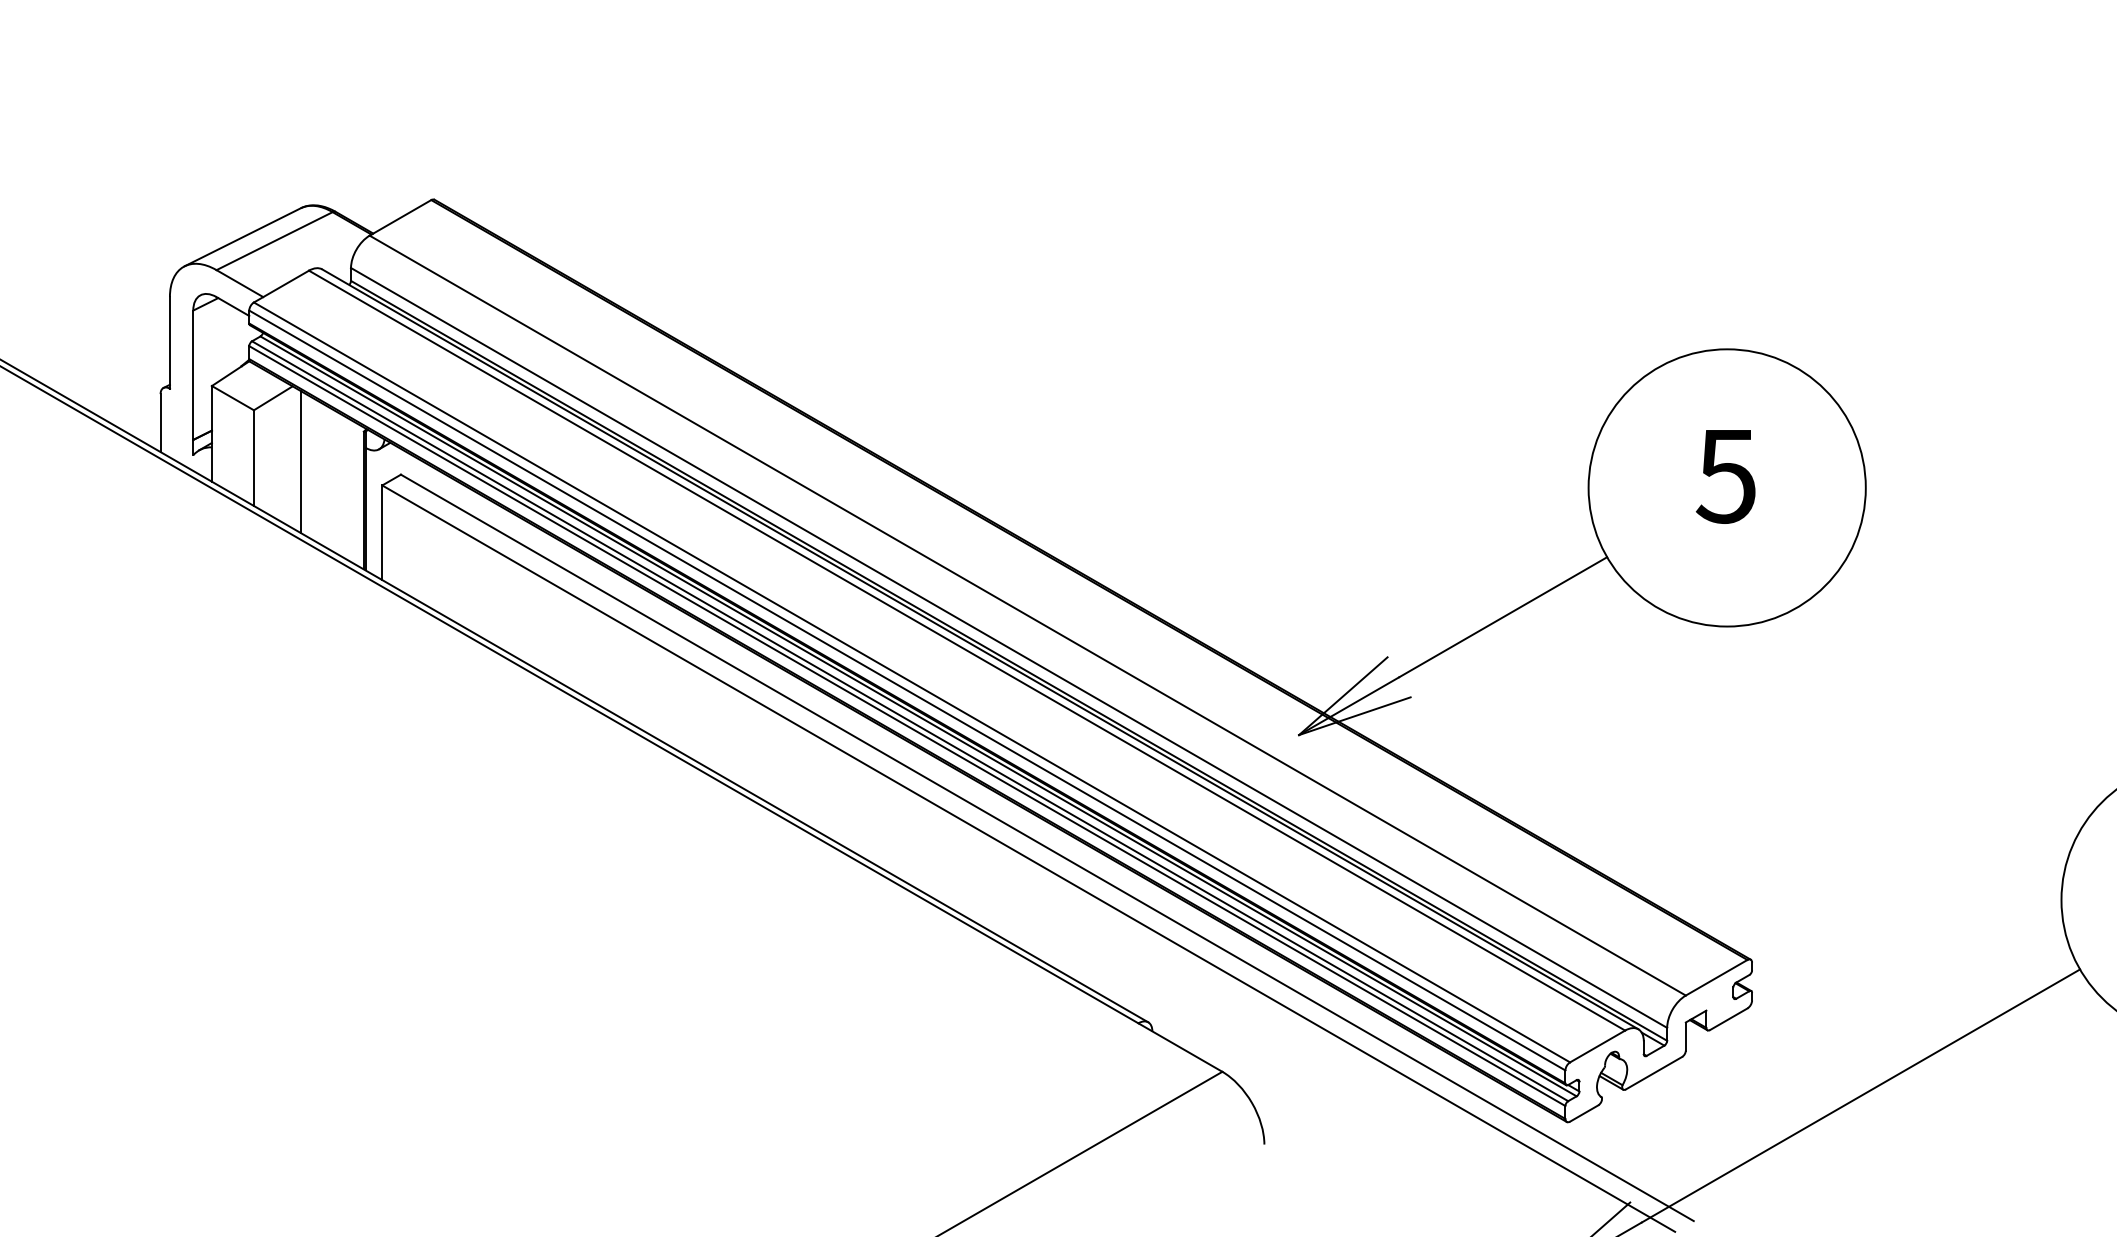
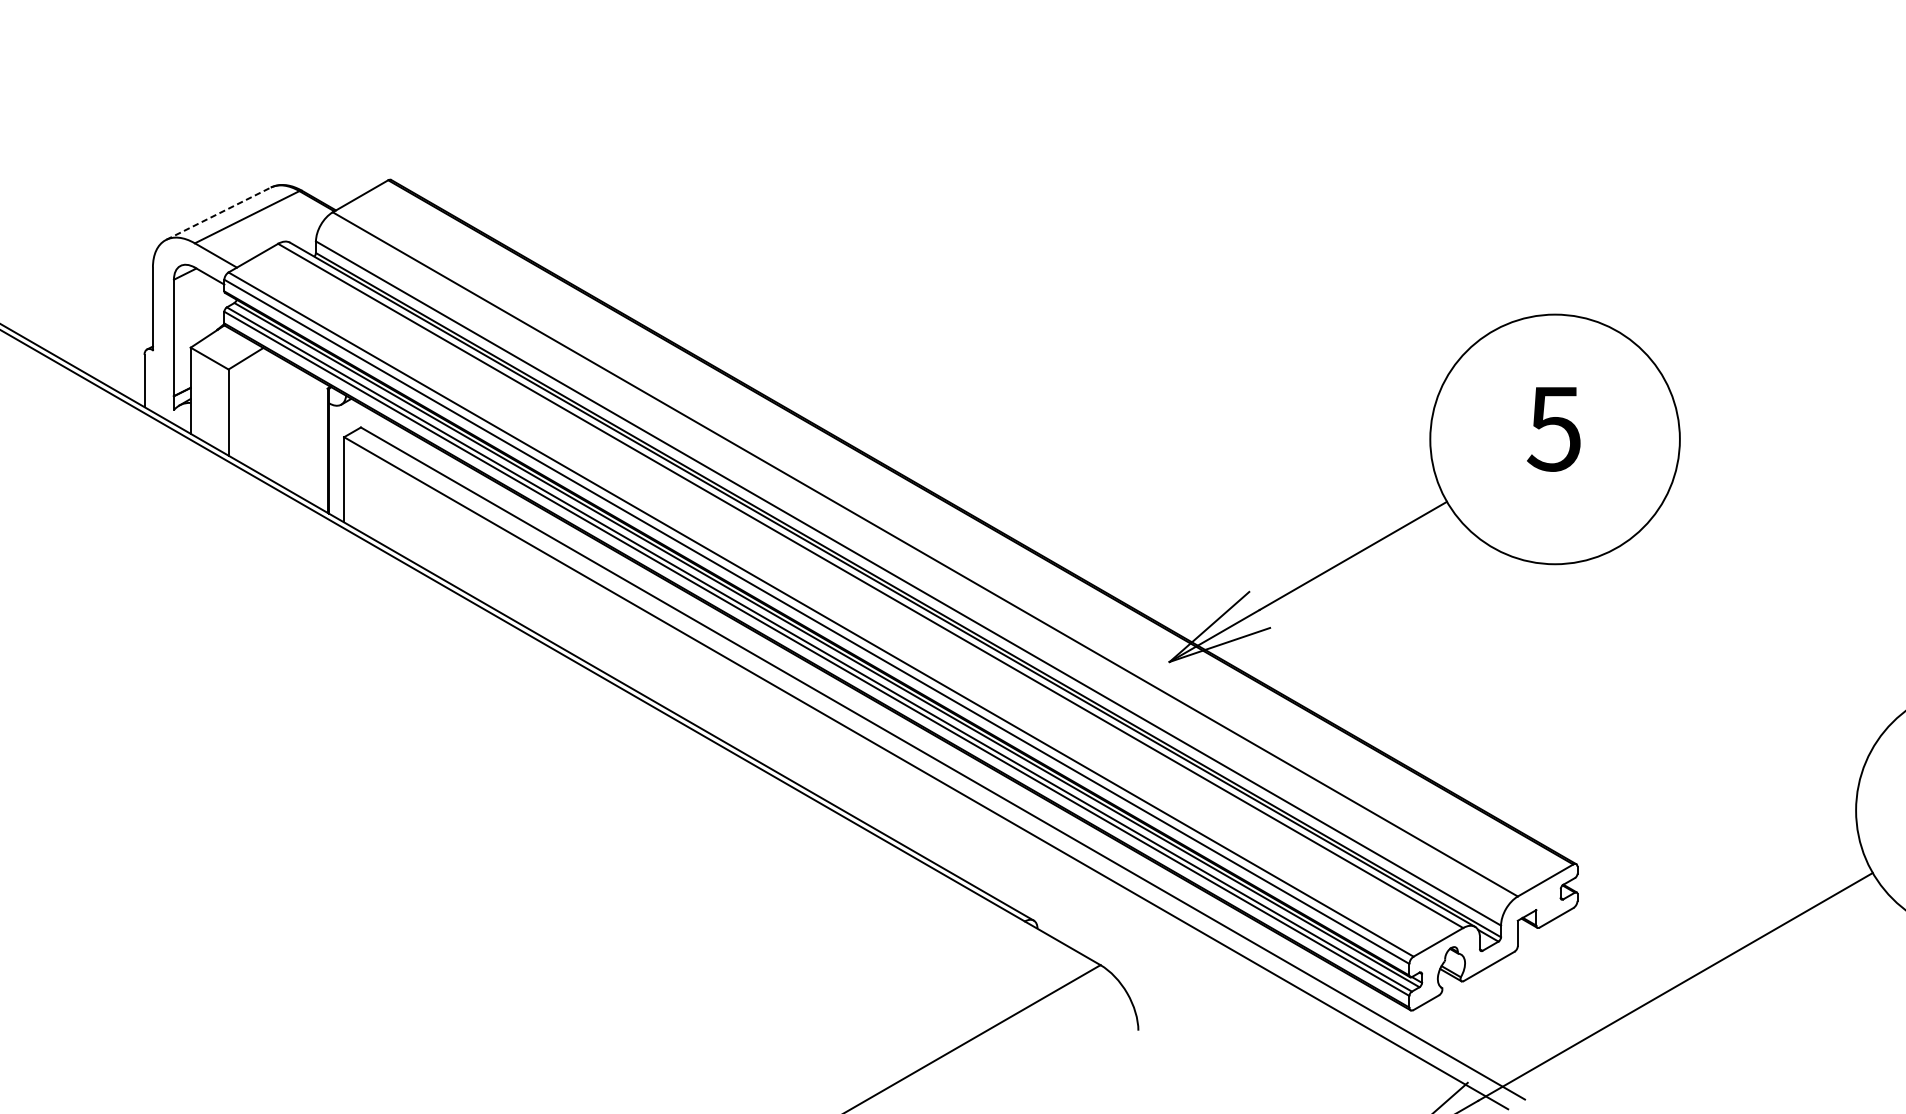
line: (242, 237) -> (218, 213), solid -> dashed
line: (300, 461) -> (270, 415), removed

